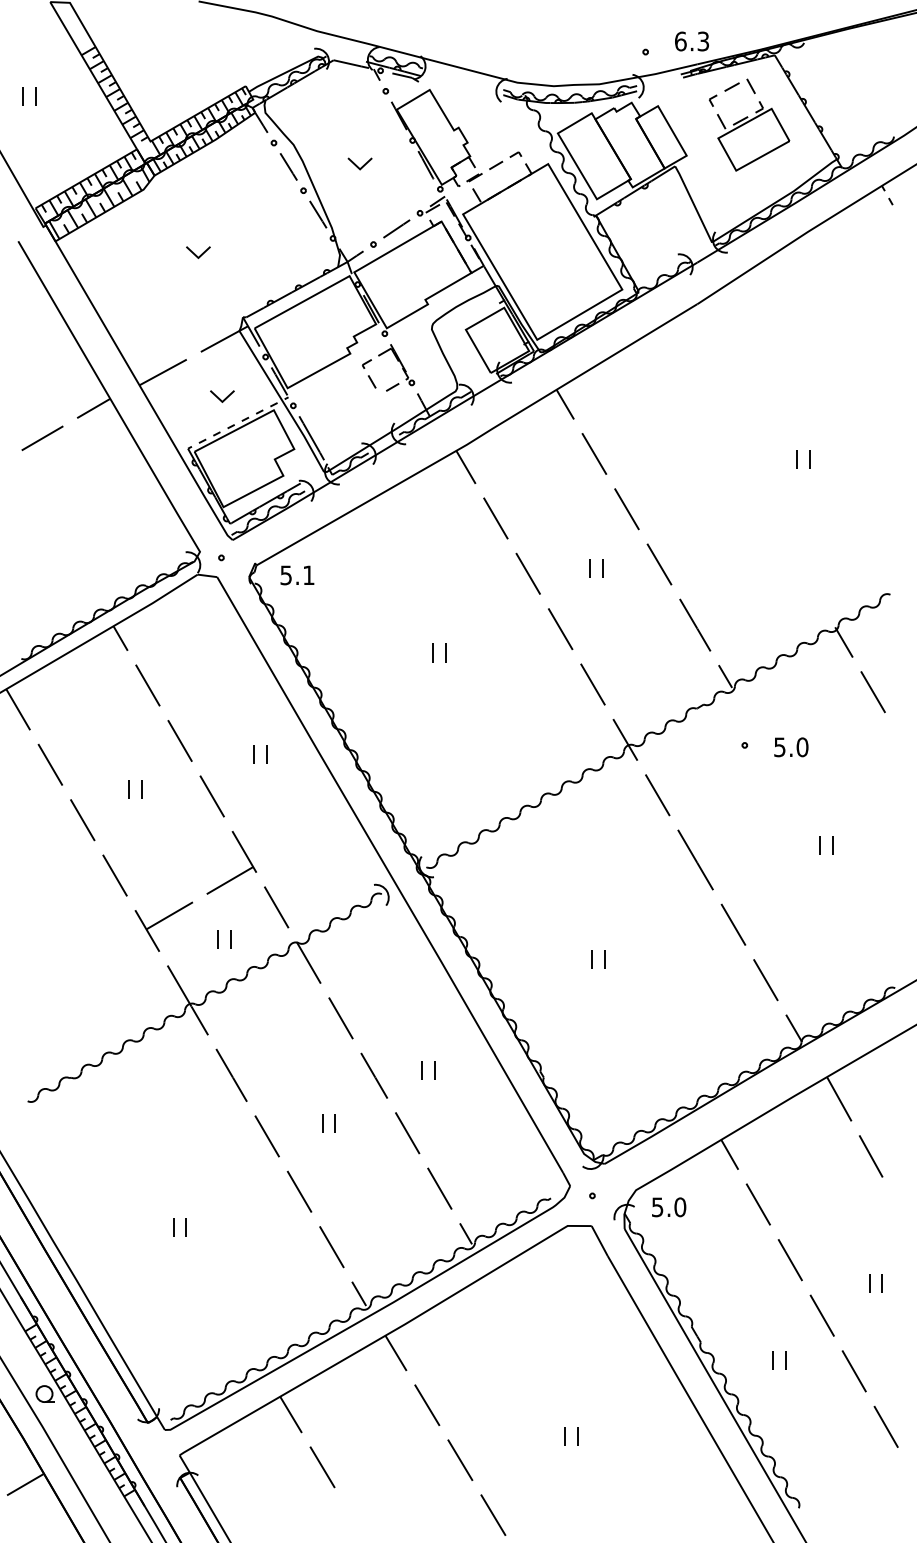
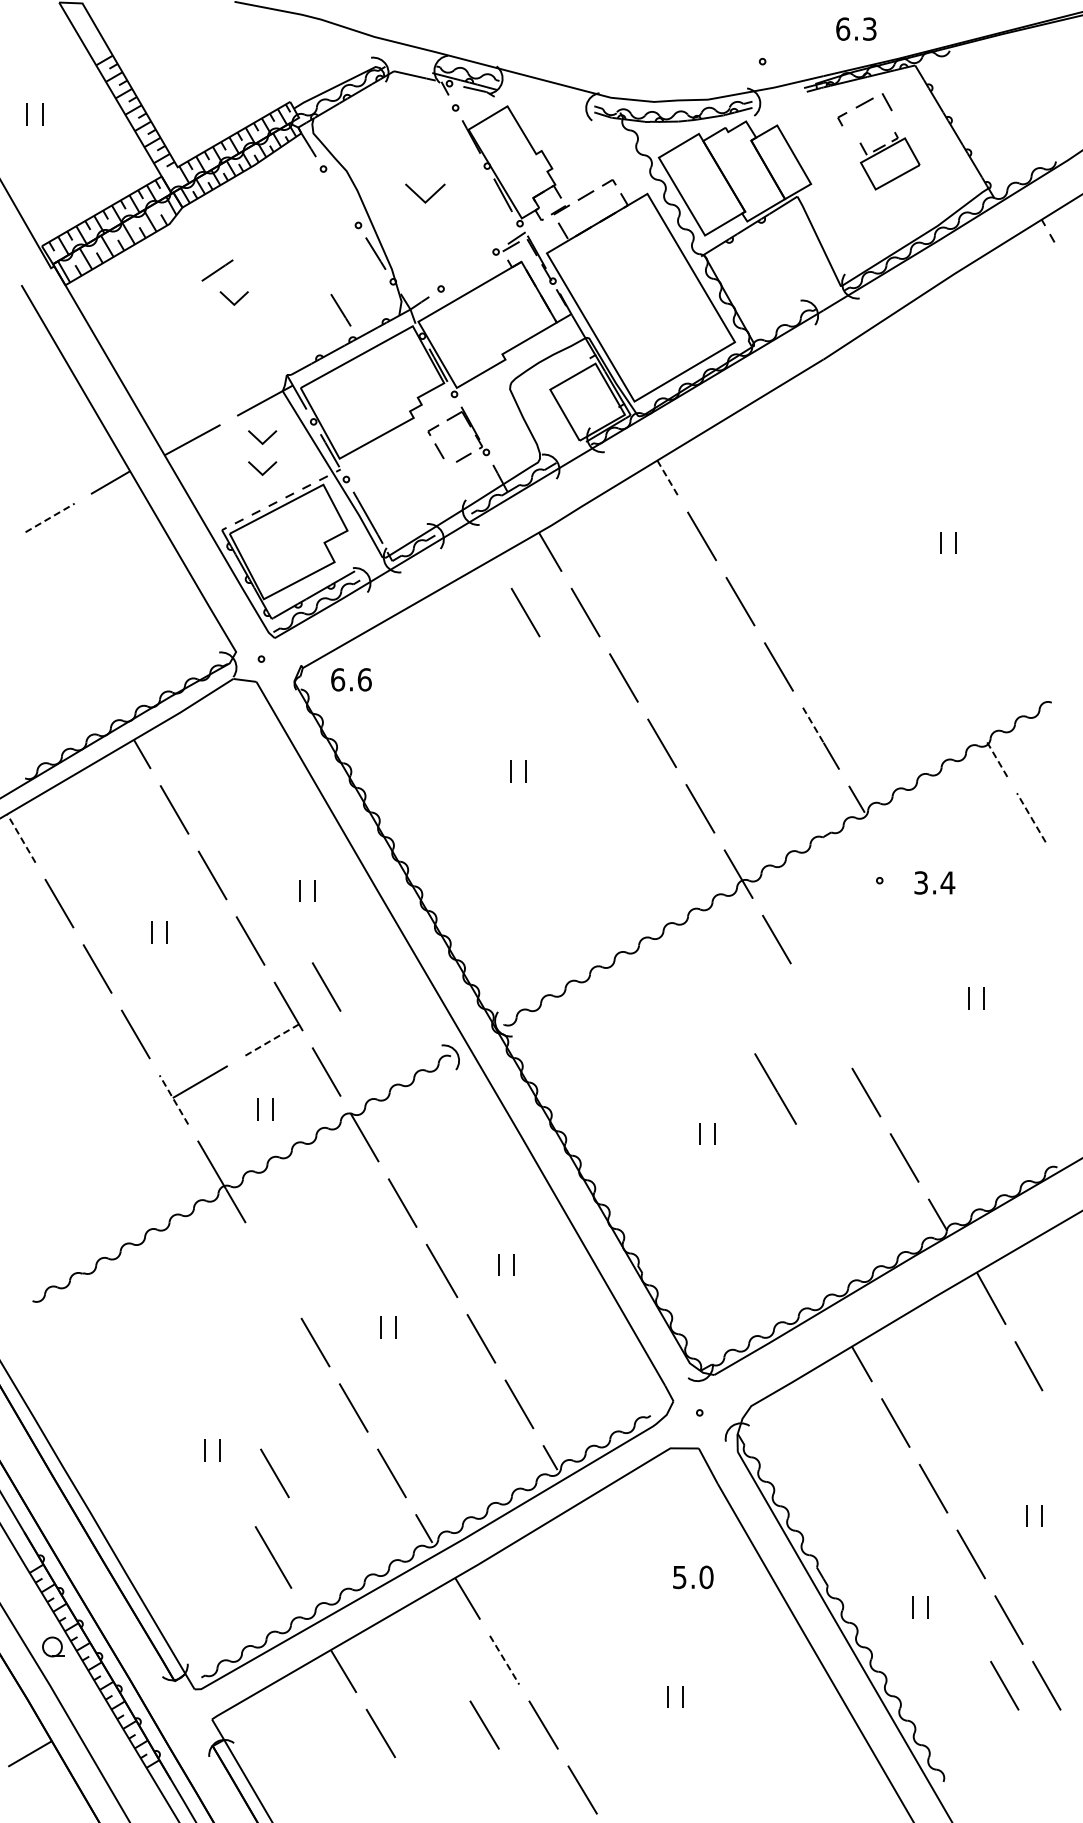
text: (692, 40) -> (856, 28), moved
part: (753, 135) -> (889, 160), size x0.7
part: (359, 163) -> (424, 193), size x1.4
line: (288, 167) -> (340, 310), moved
line: (396, 228) -> (217, 270), moved
part: (222, 370) -> (262, 437), added
line: (565, 404) -> (667, 478), solid -> dashed
line: (42, 437) -> (50, 517), solid -> dashed
line: (444, 518) -> (525, 612), added
part: (590, 568) -> (697, 671), removed
text: (297, 575) -> (351, 679), 5.1 -> 6.6
line: (688, 614) -> (813, 725), solid -> dashed
line: (843, 642) -> (996, 759), solid -> dashed
line: (873, 691) -> (1031, 817), solid -> dashed
line: (18, 709) -> (21, 838), solid -> dashed
text: (792, 746) -> (935, 882), 5.0 -> 3.4
line: (276, 834) -> (326, 986), added
line: (695, 859) -> (775, 1088), moved
line: (229, 880) -> (271, 1040), solid -> dashed
line: (146, 930) -> (173, 1099), solid -> dashed
line: (231, 1075) -> (273, 1557), moved
text: (669, 1207) -> (693, 1577), moved
line: (232, 1247) -> (274, 1473), added
line: (427, 1405) -> (504, 1660), solid -> dashed
line: (850, 1426) -> (1004, 1685), added
line: (410, 1459) -> (484, 1724), added

